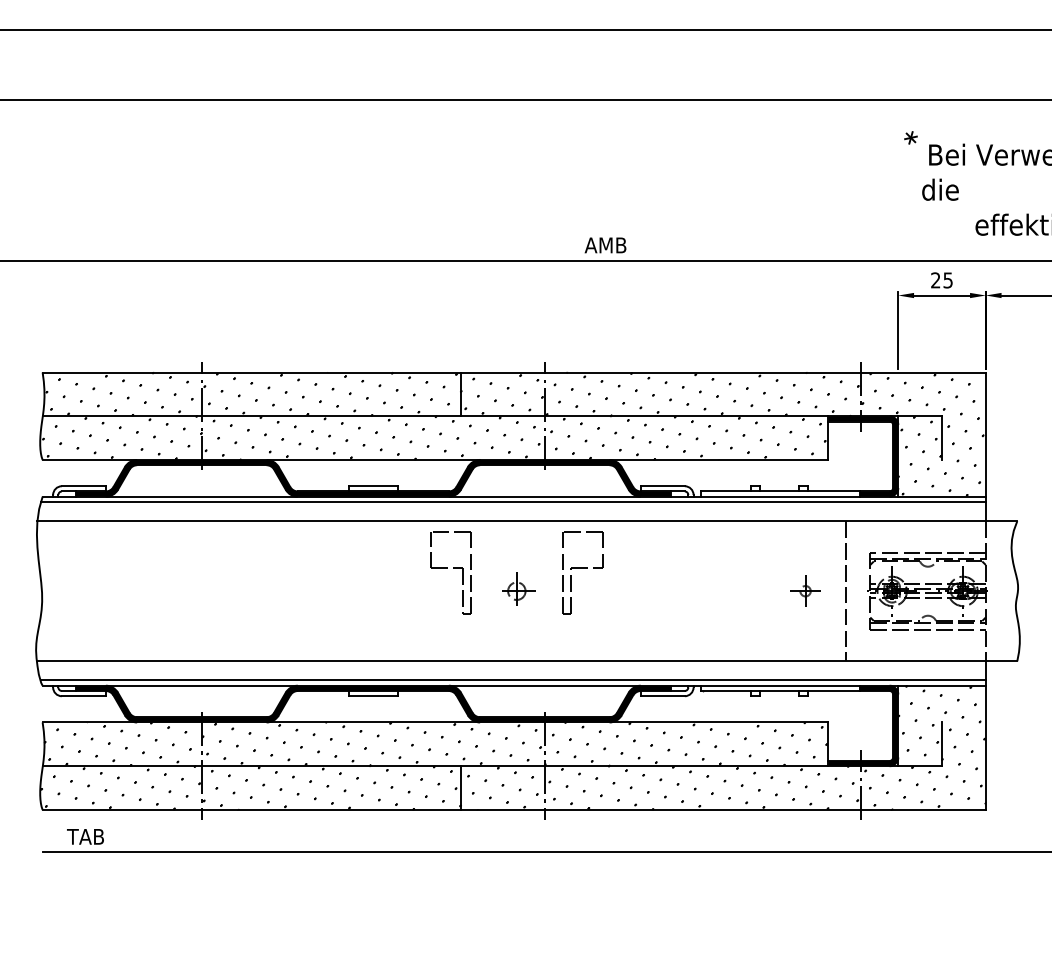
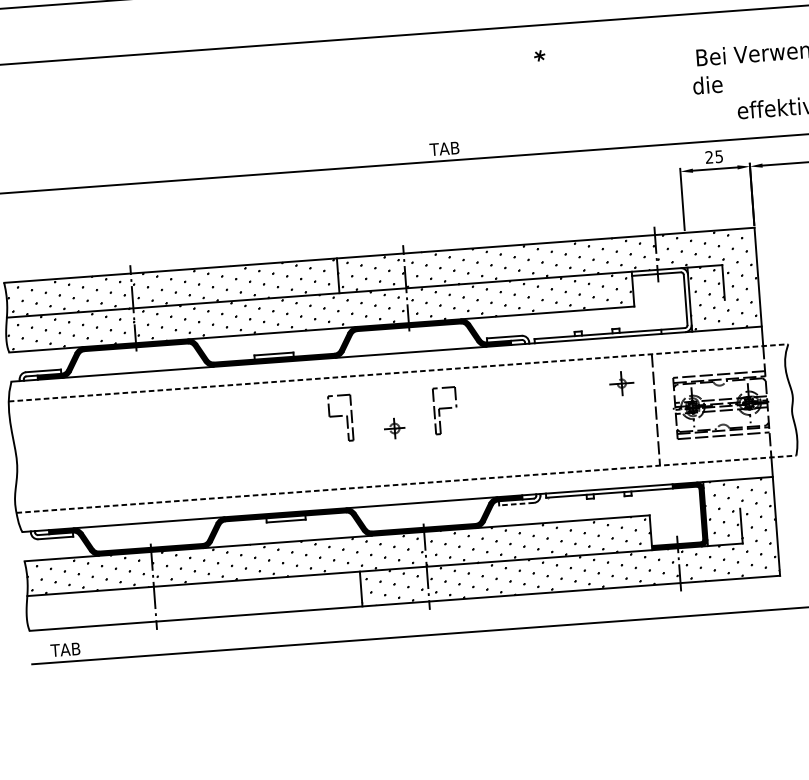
part: (910, 137) -> (539, 55), moved
text: (605, 245) -> (444, 148), AMB -> TAB
fill: (863, 456) -> (662, 301), removed
line: (513, 501) -> (386, 357), removed
line: (527, 521) -> (398, 373), solid -> dashed
part: (450, 572) -> (340, 418), size x0.7
part: (582, 572) -> (445, 410), size x0.7
part: (518, 588) -> (395, 426), size x0.7
part: (805, 590) -> (621, 383), moved
line: (527, 661) -> (406, 484), solid -> dashed
line: (512, 680) -> (395, 500), removed
line: (662, 696) -> (516, 504), solid -> dashed
hatch: (250, 787) -> (193, 600), removed

